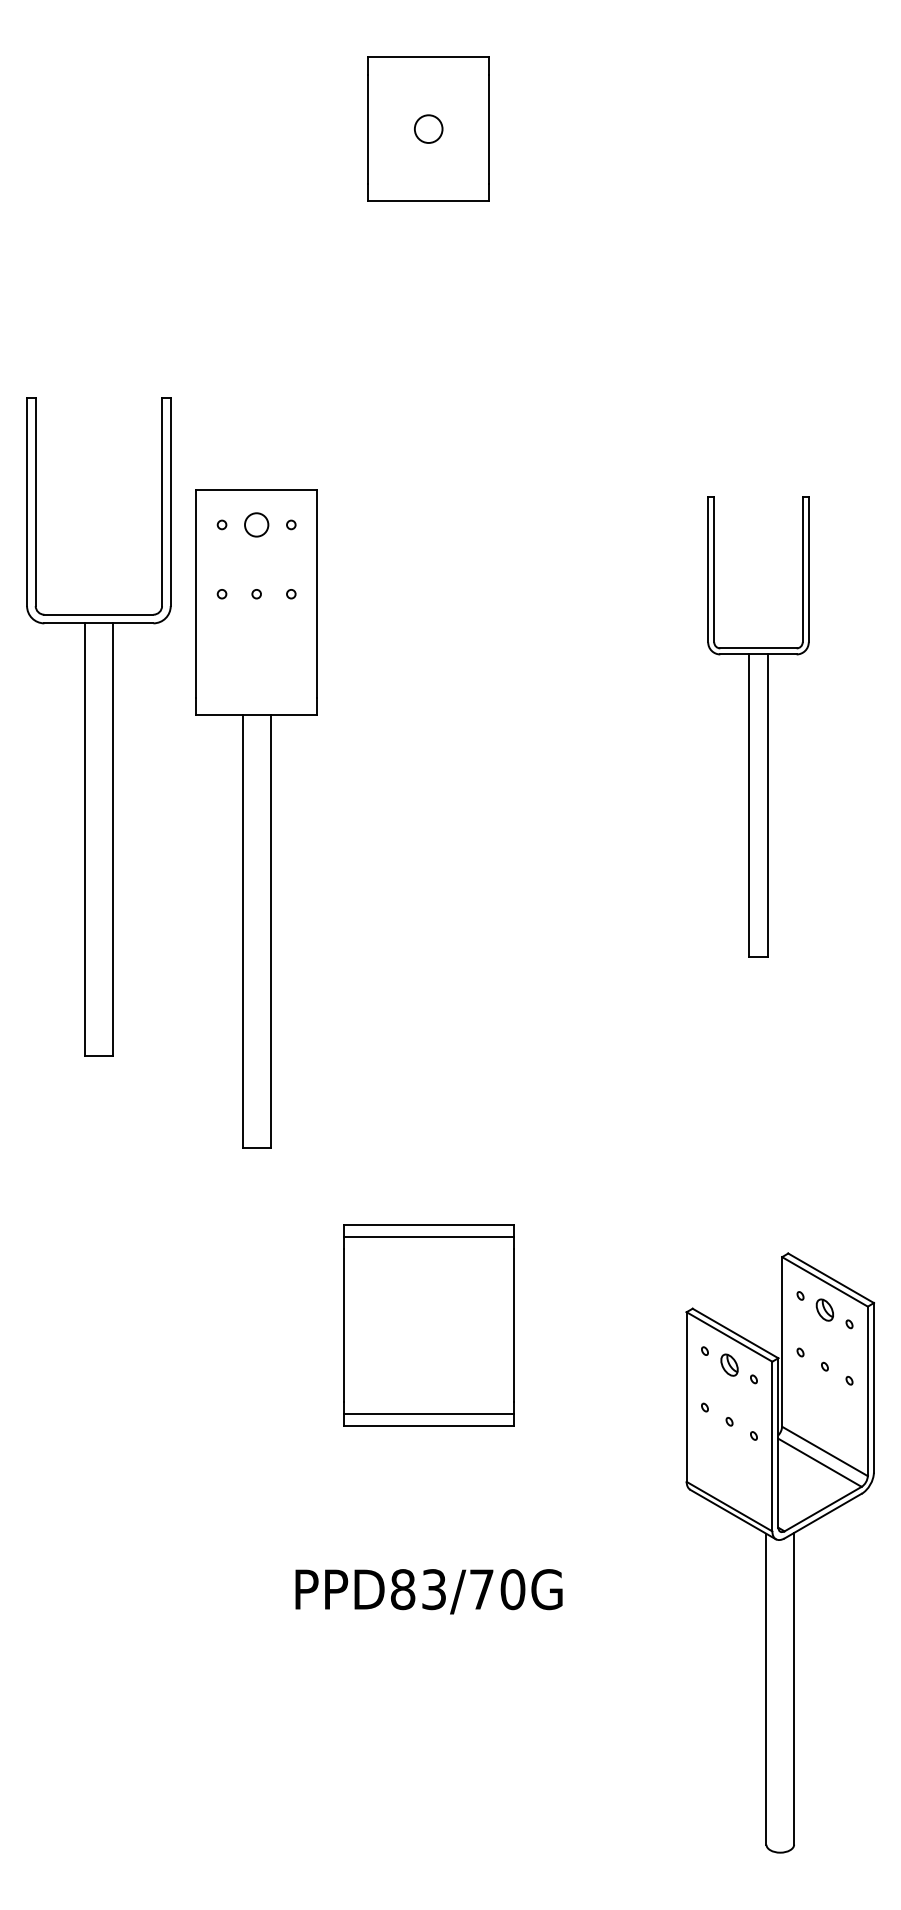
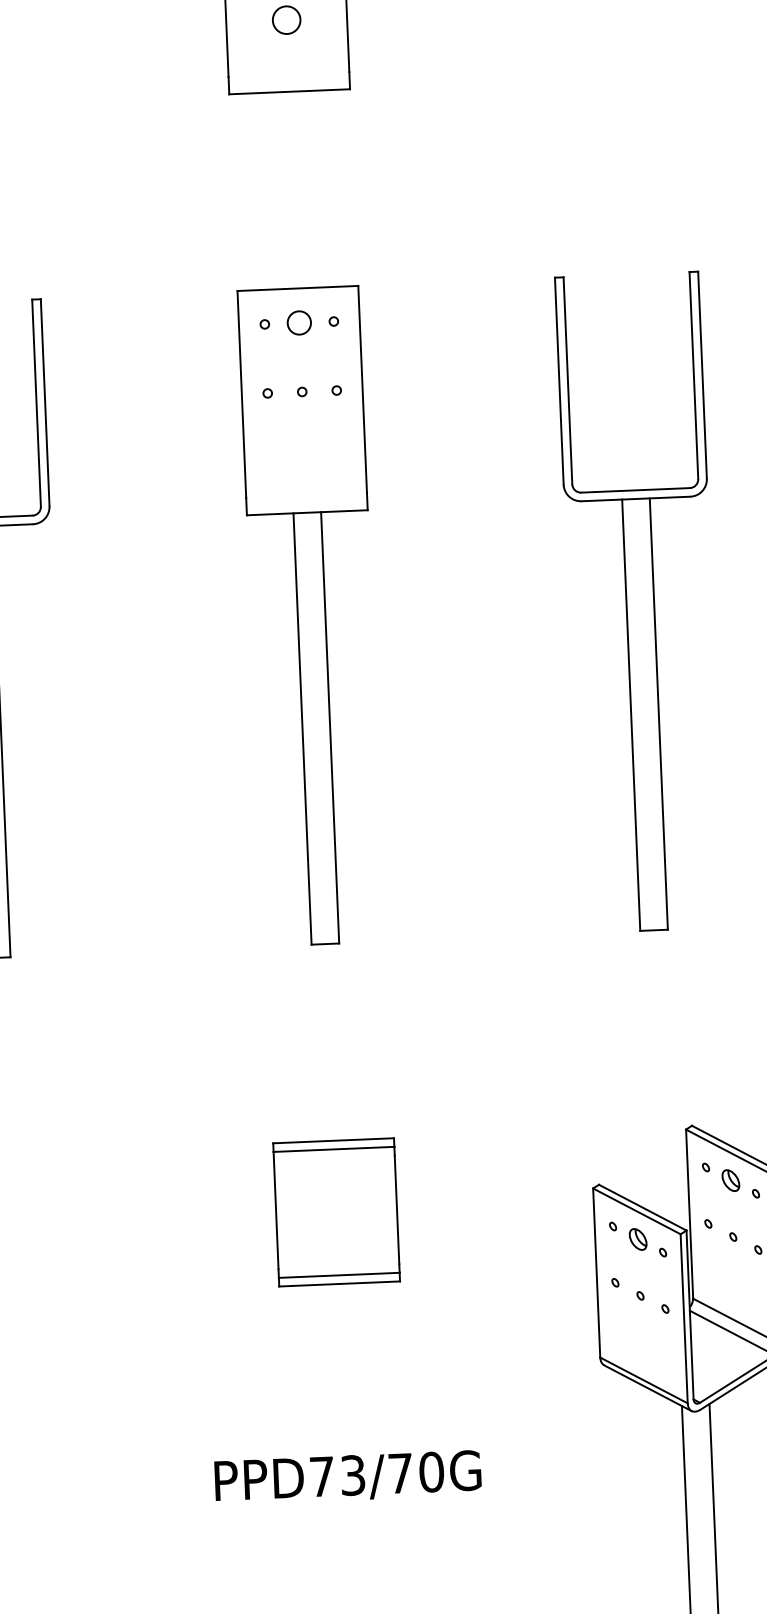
part: (758, 726) -> (640, 601), size x1.43
part: (256, 818) -> (311, 615), moved
part: (428, 1325) -> (336, 1212), size x0.71
text: (403, 1589) -> (322, 1476), PPD83/70G -> PPD73/70G

